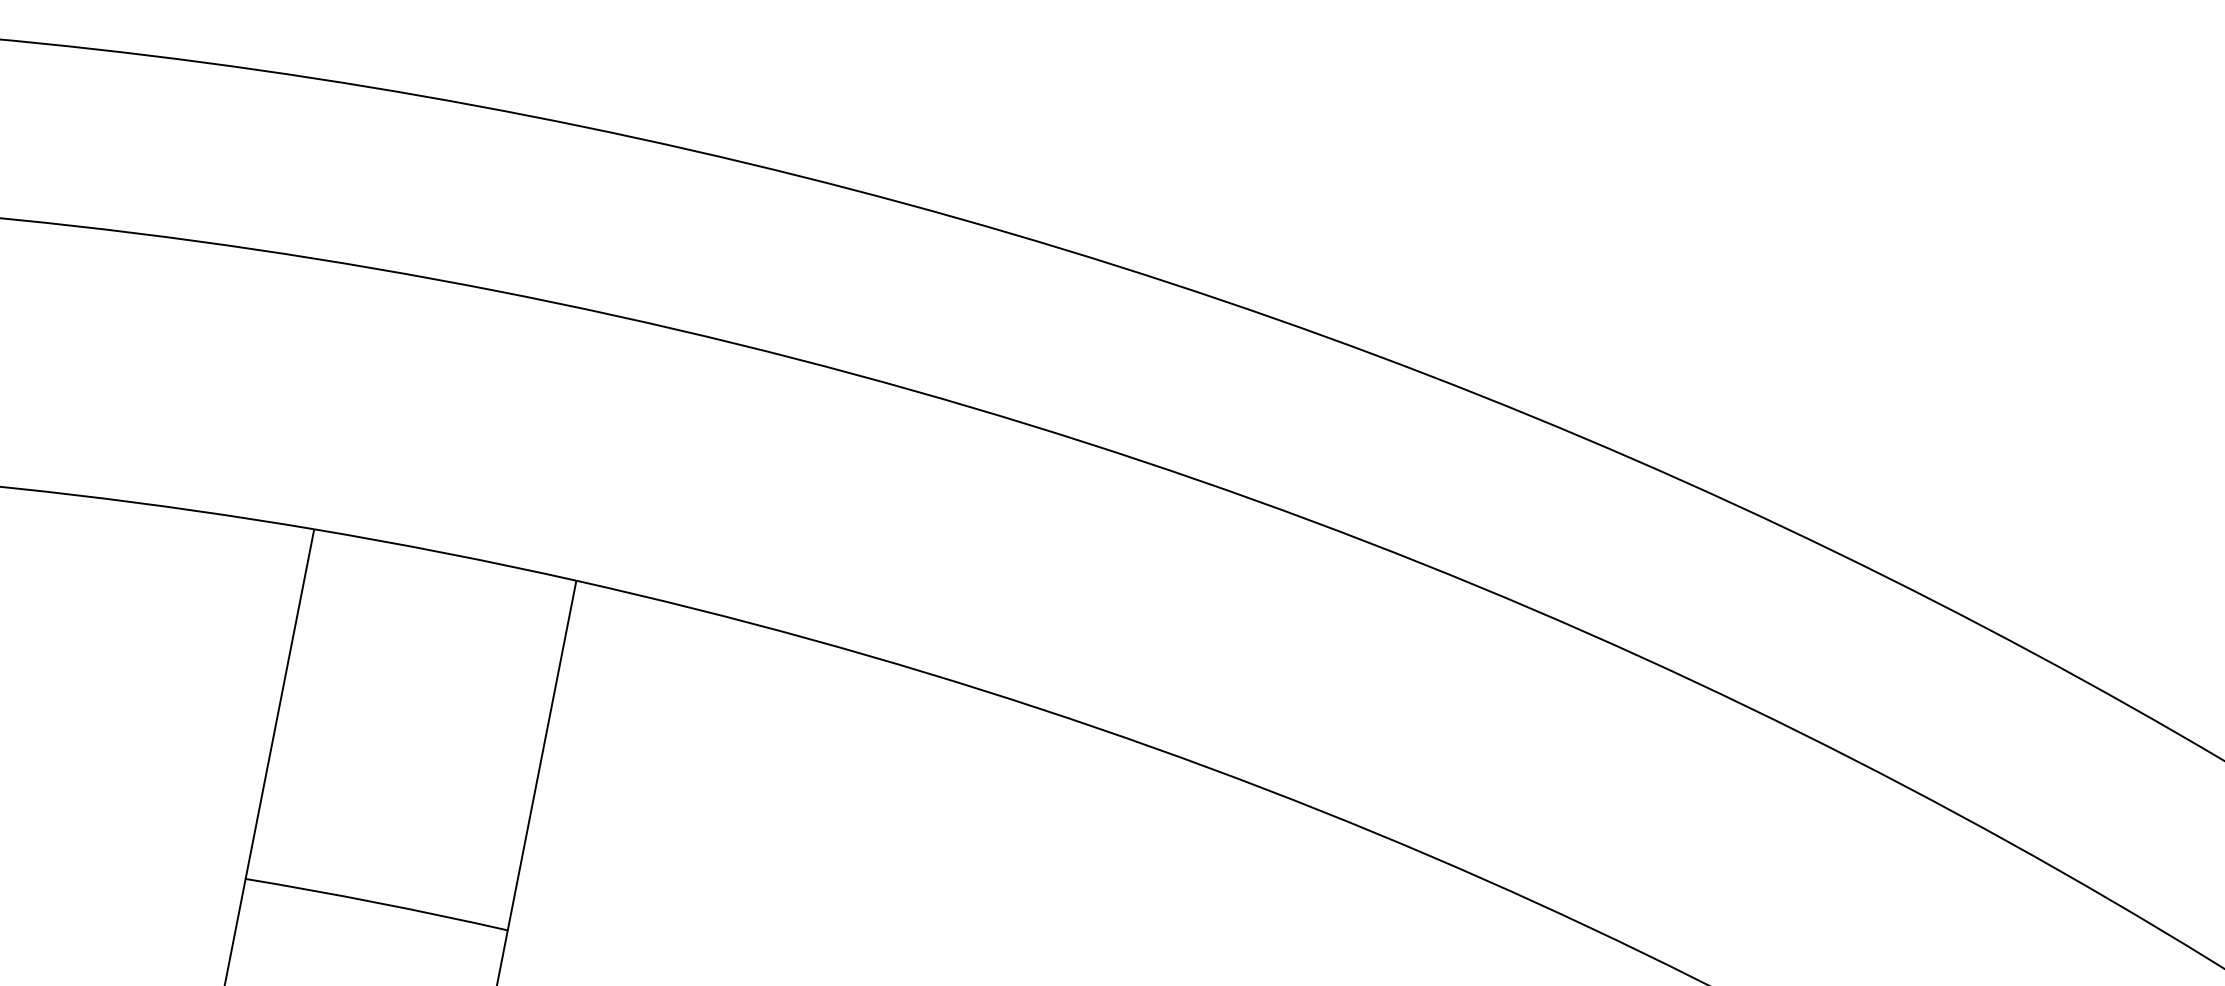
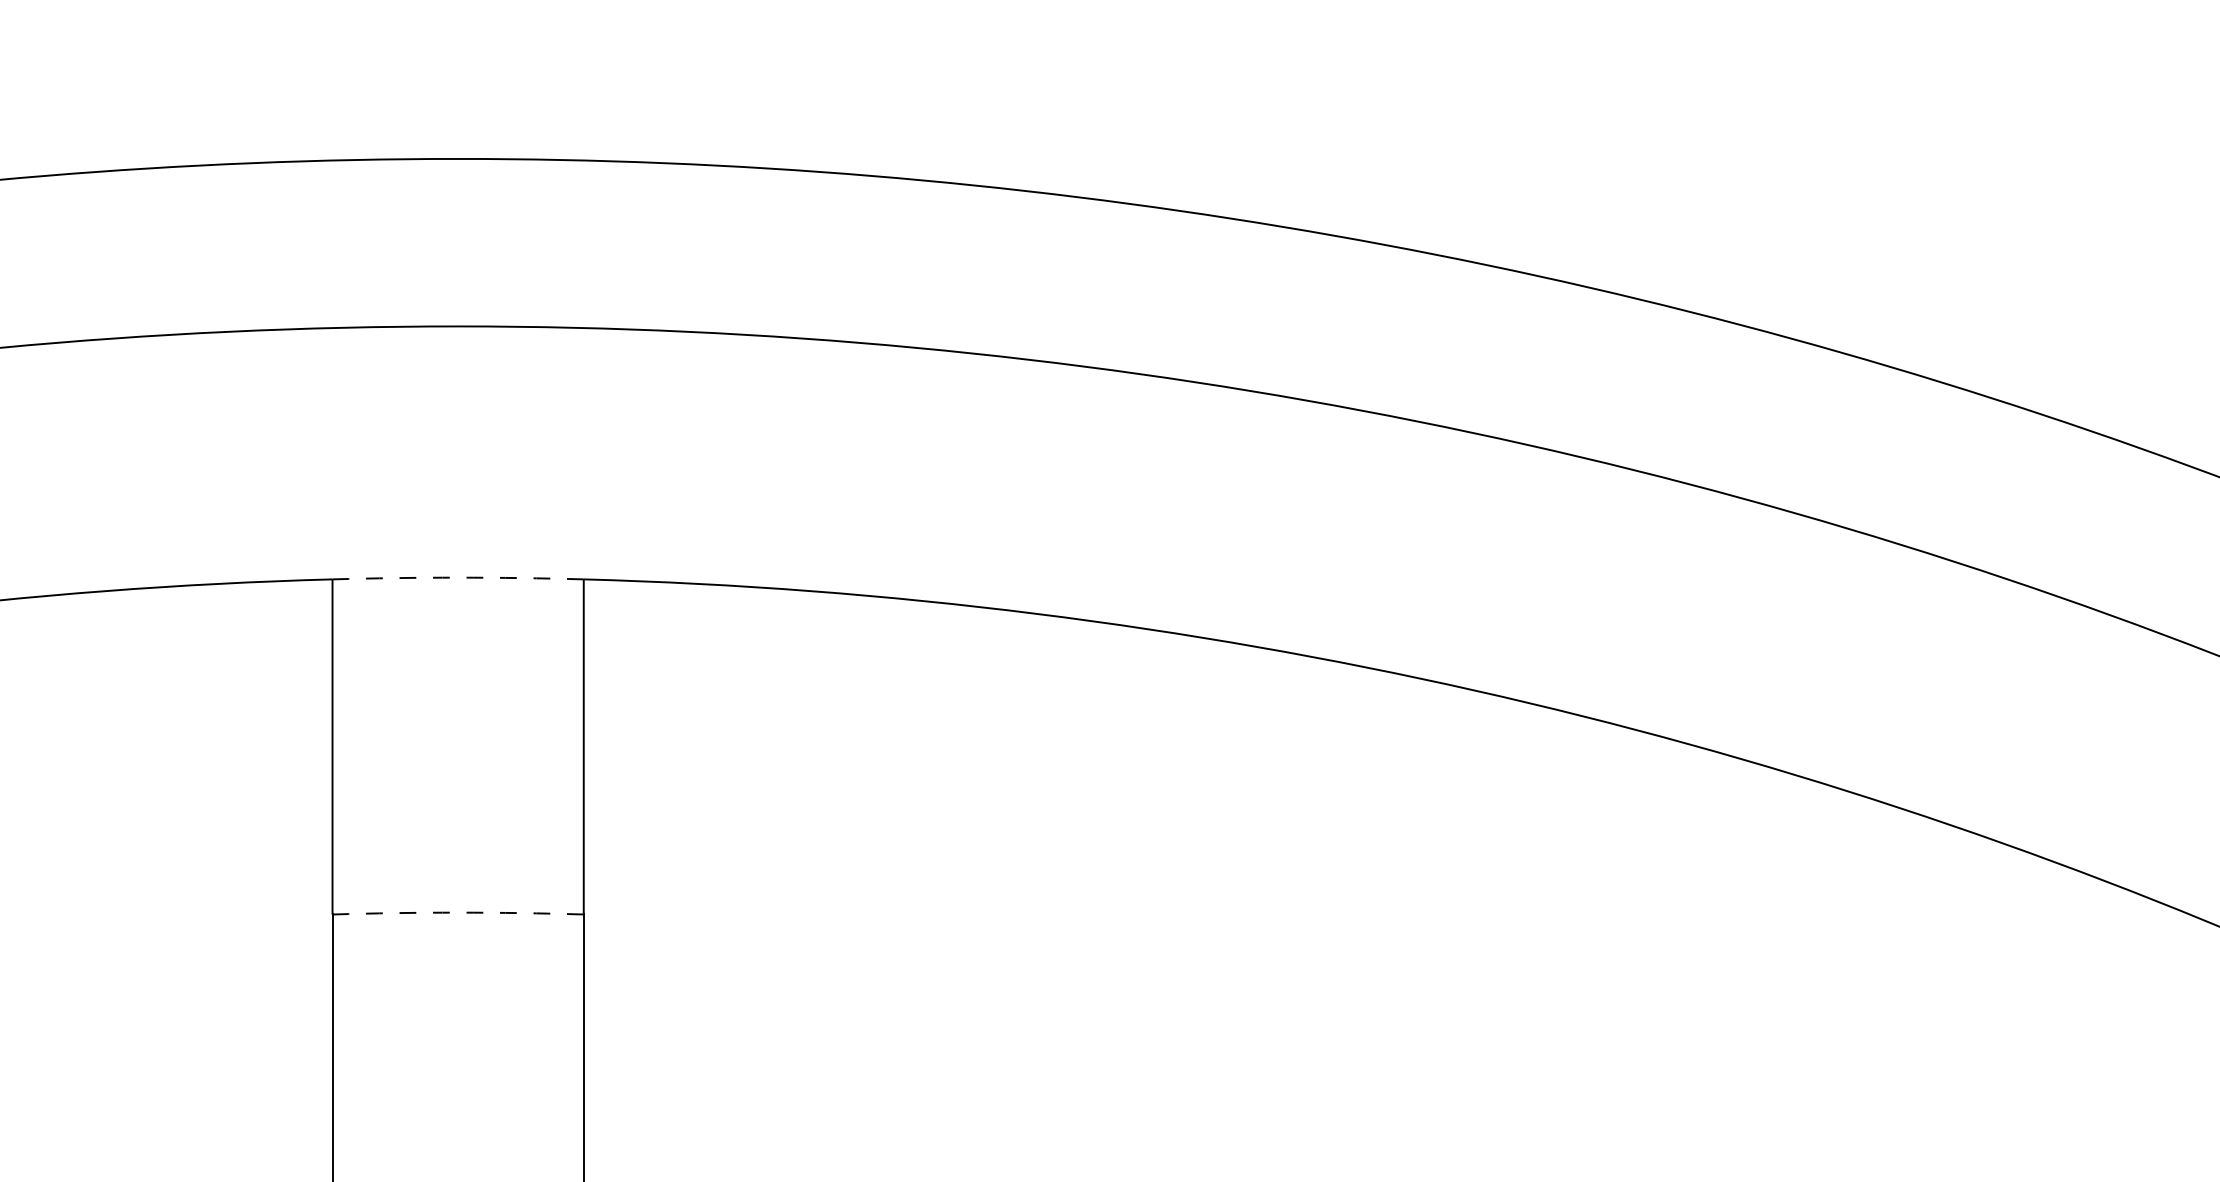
arc: (446, 553) -> (458, 577), solid -> dashed
arc: (377, 902) -> (458, 912), solid -> dashed

